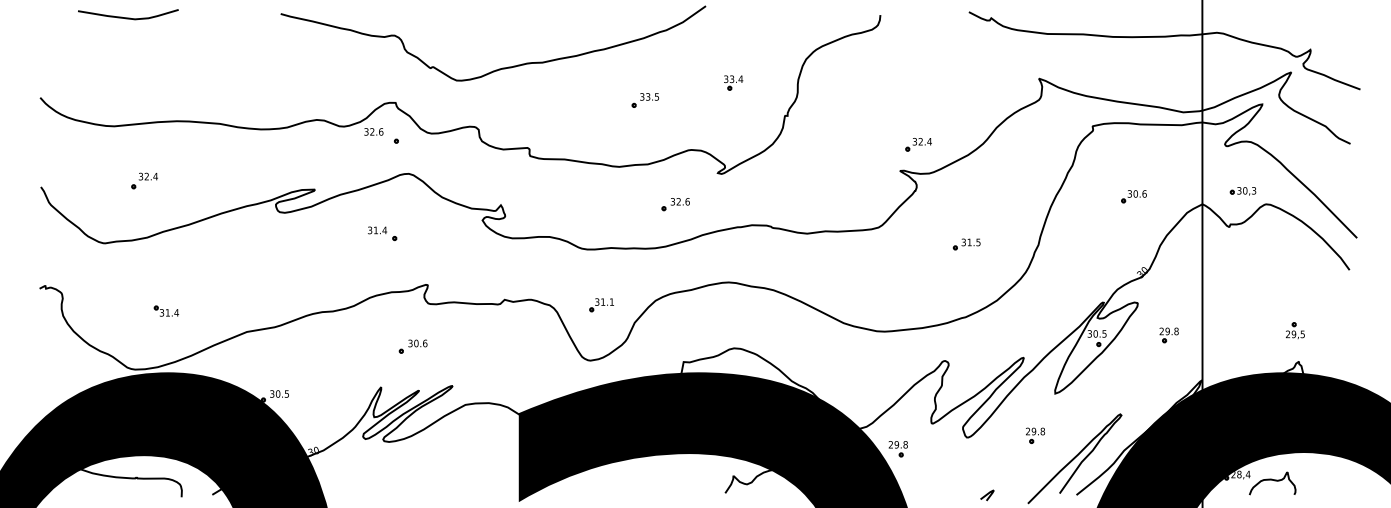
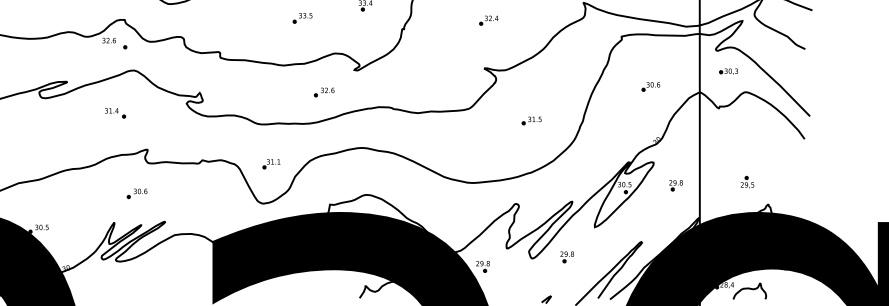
part: (918, 144) -> (488, 20), moved
part: (1242, 191) -> (728, 71), moved
part: (1295, 330) -> (747, 182), moved
part: (1035, 435) -> (567, 257), moved

